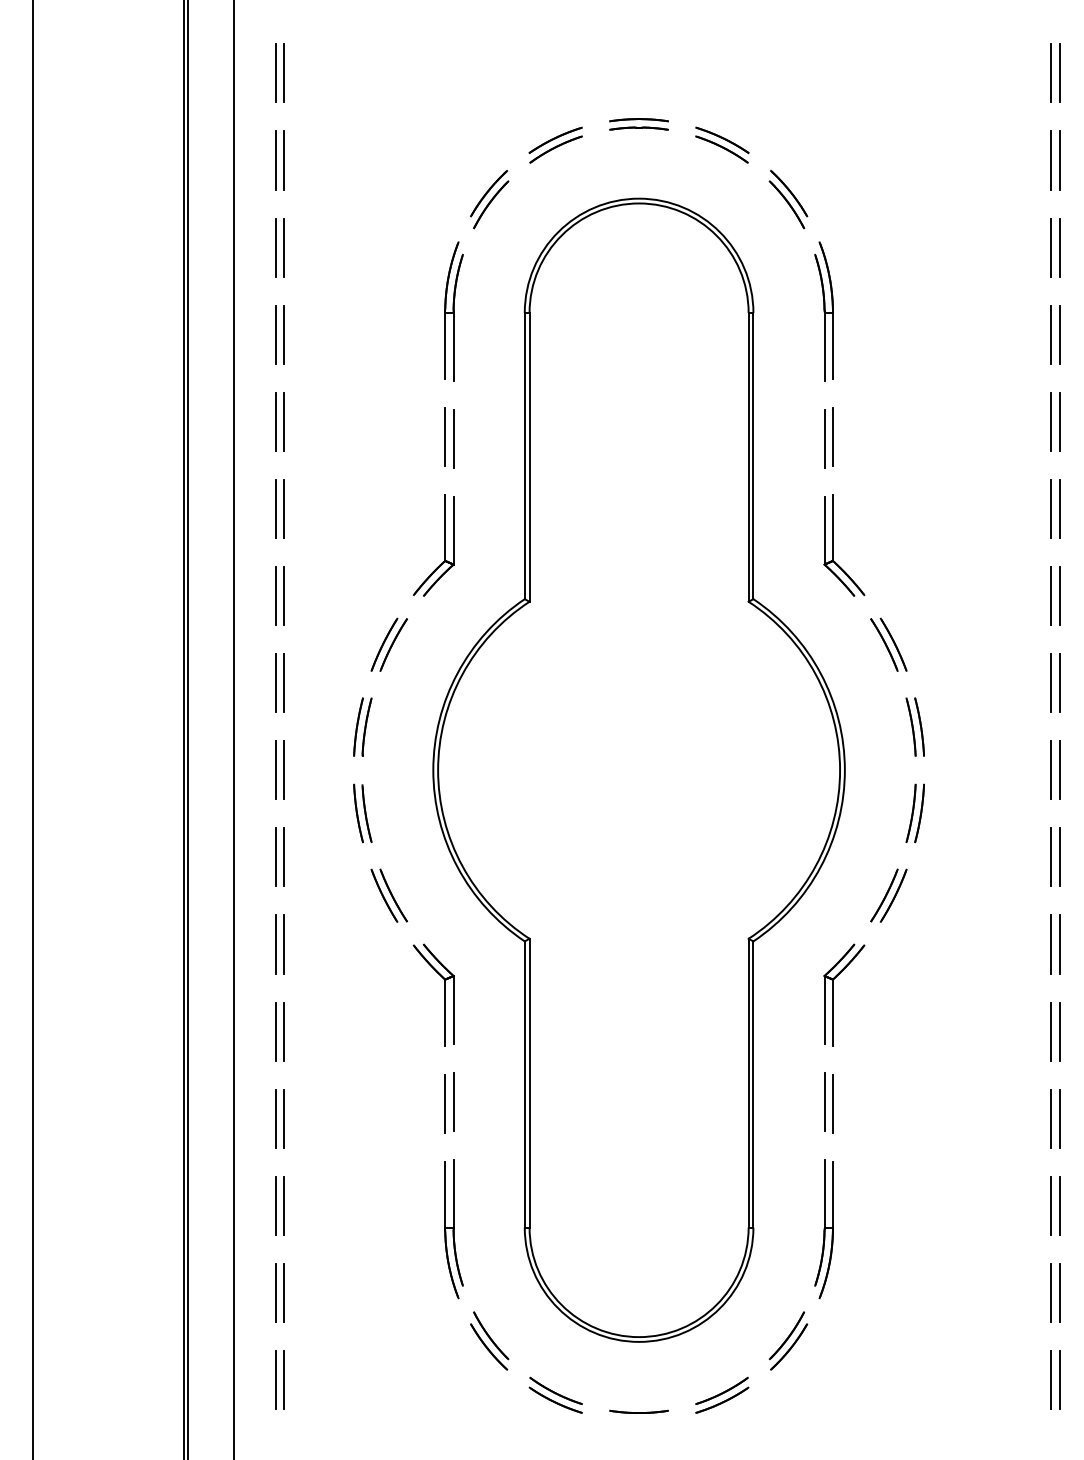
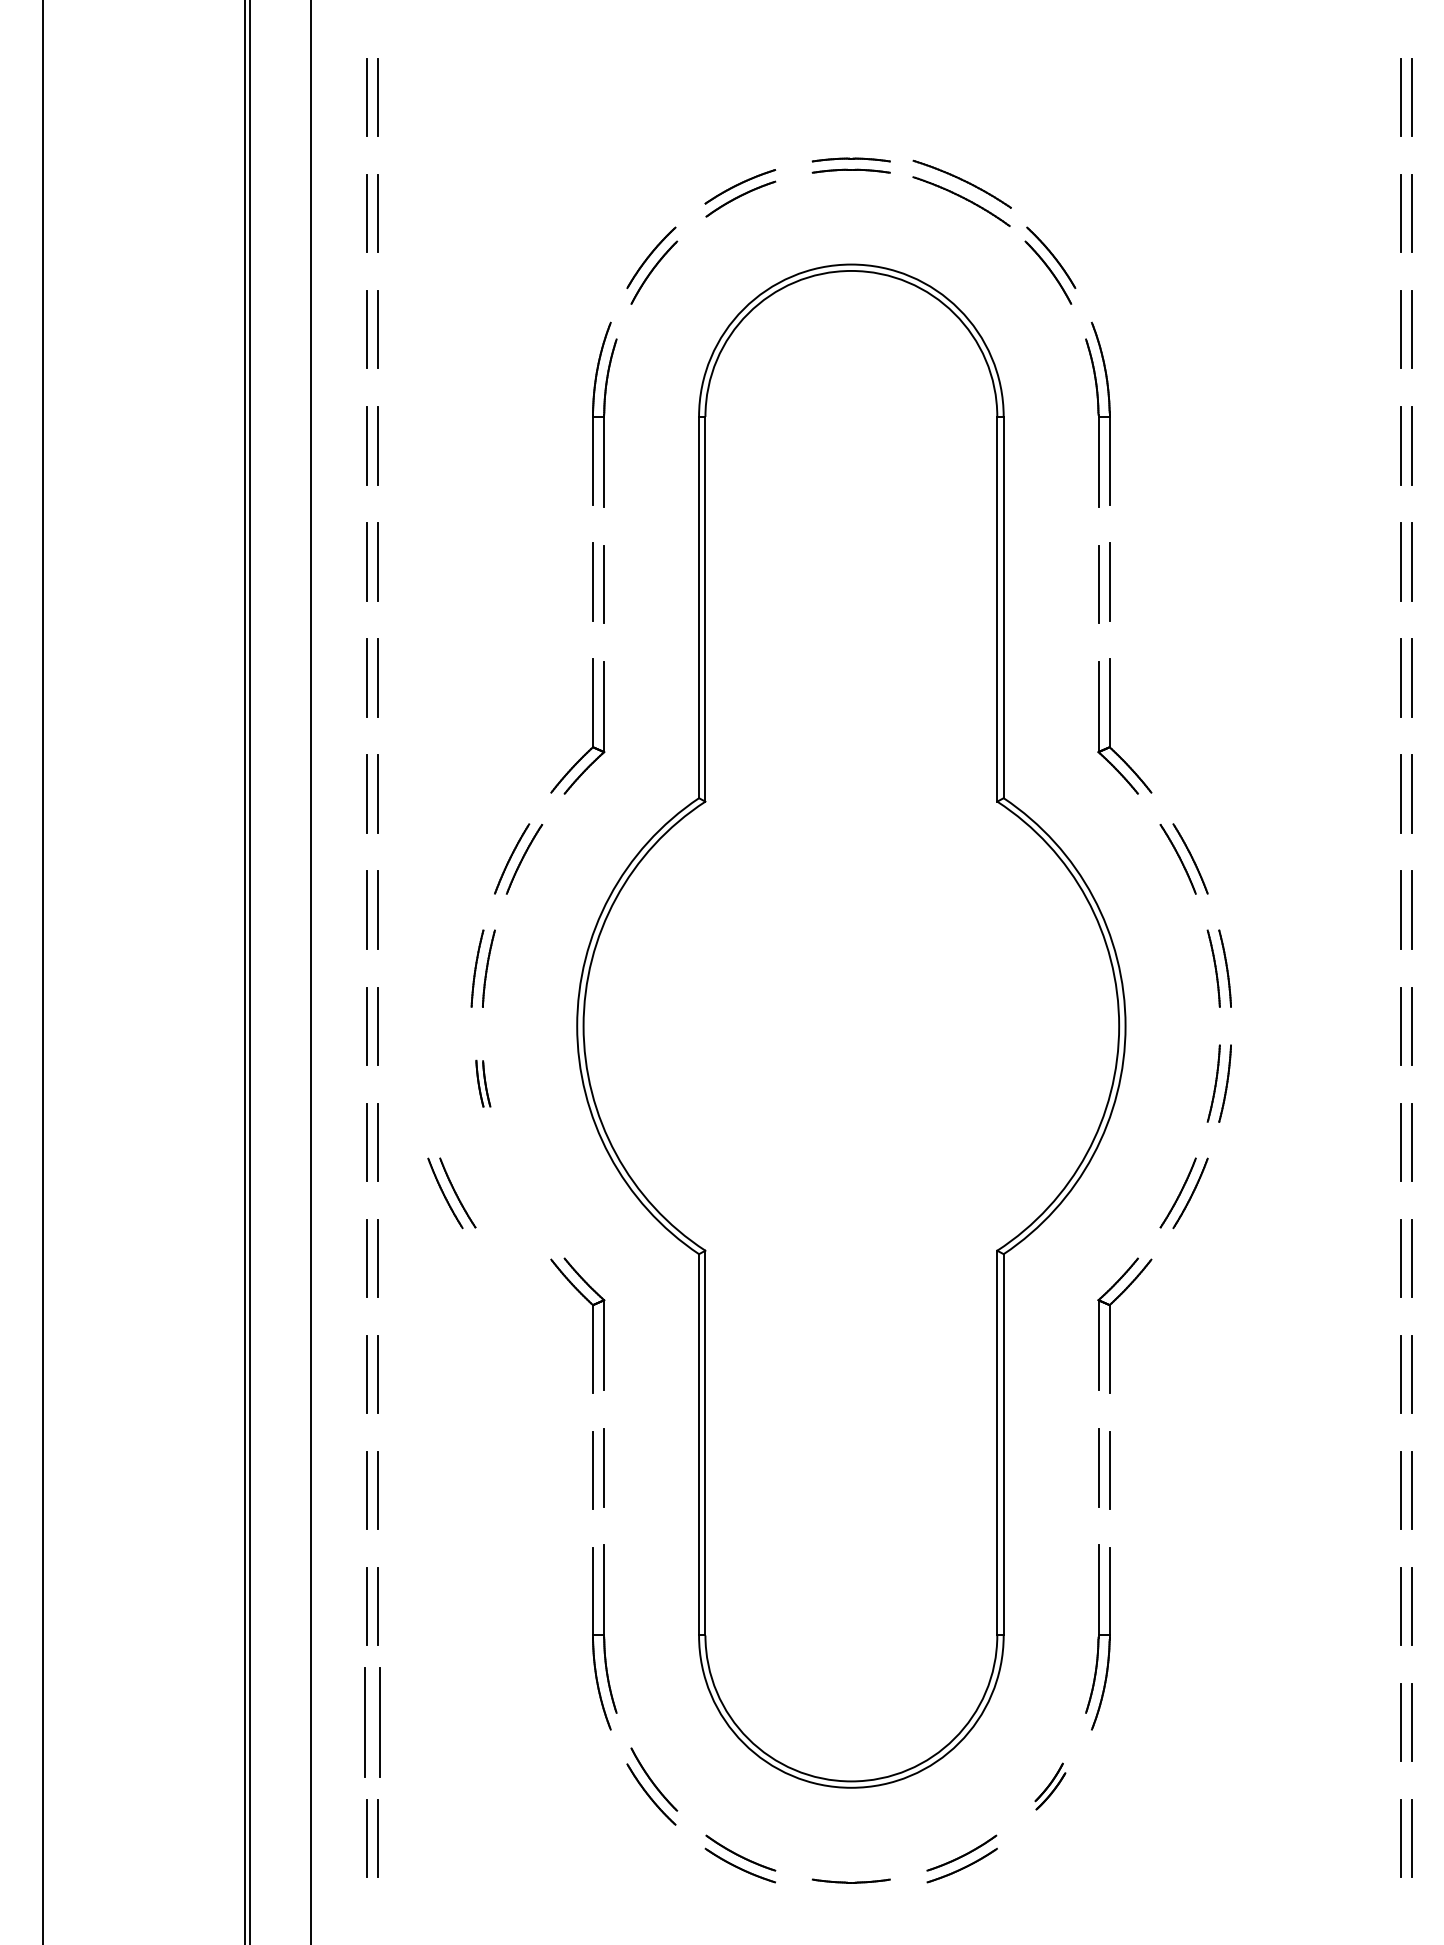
part: (722, 144) -> (962, 192), size x1.4
part: (362, 813) -> (482, 1083), size x0.6
part: (388, 895) -> (450, 1193), moved
part: (279, 1292) -> (372, 1721), size x1.4
part: (788, 1340) -> (1050, 1785), size x0.6

